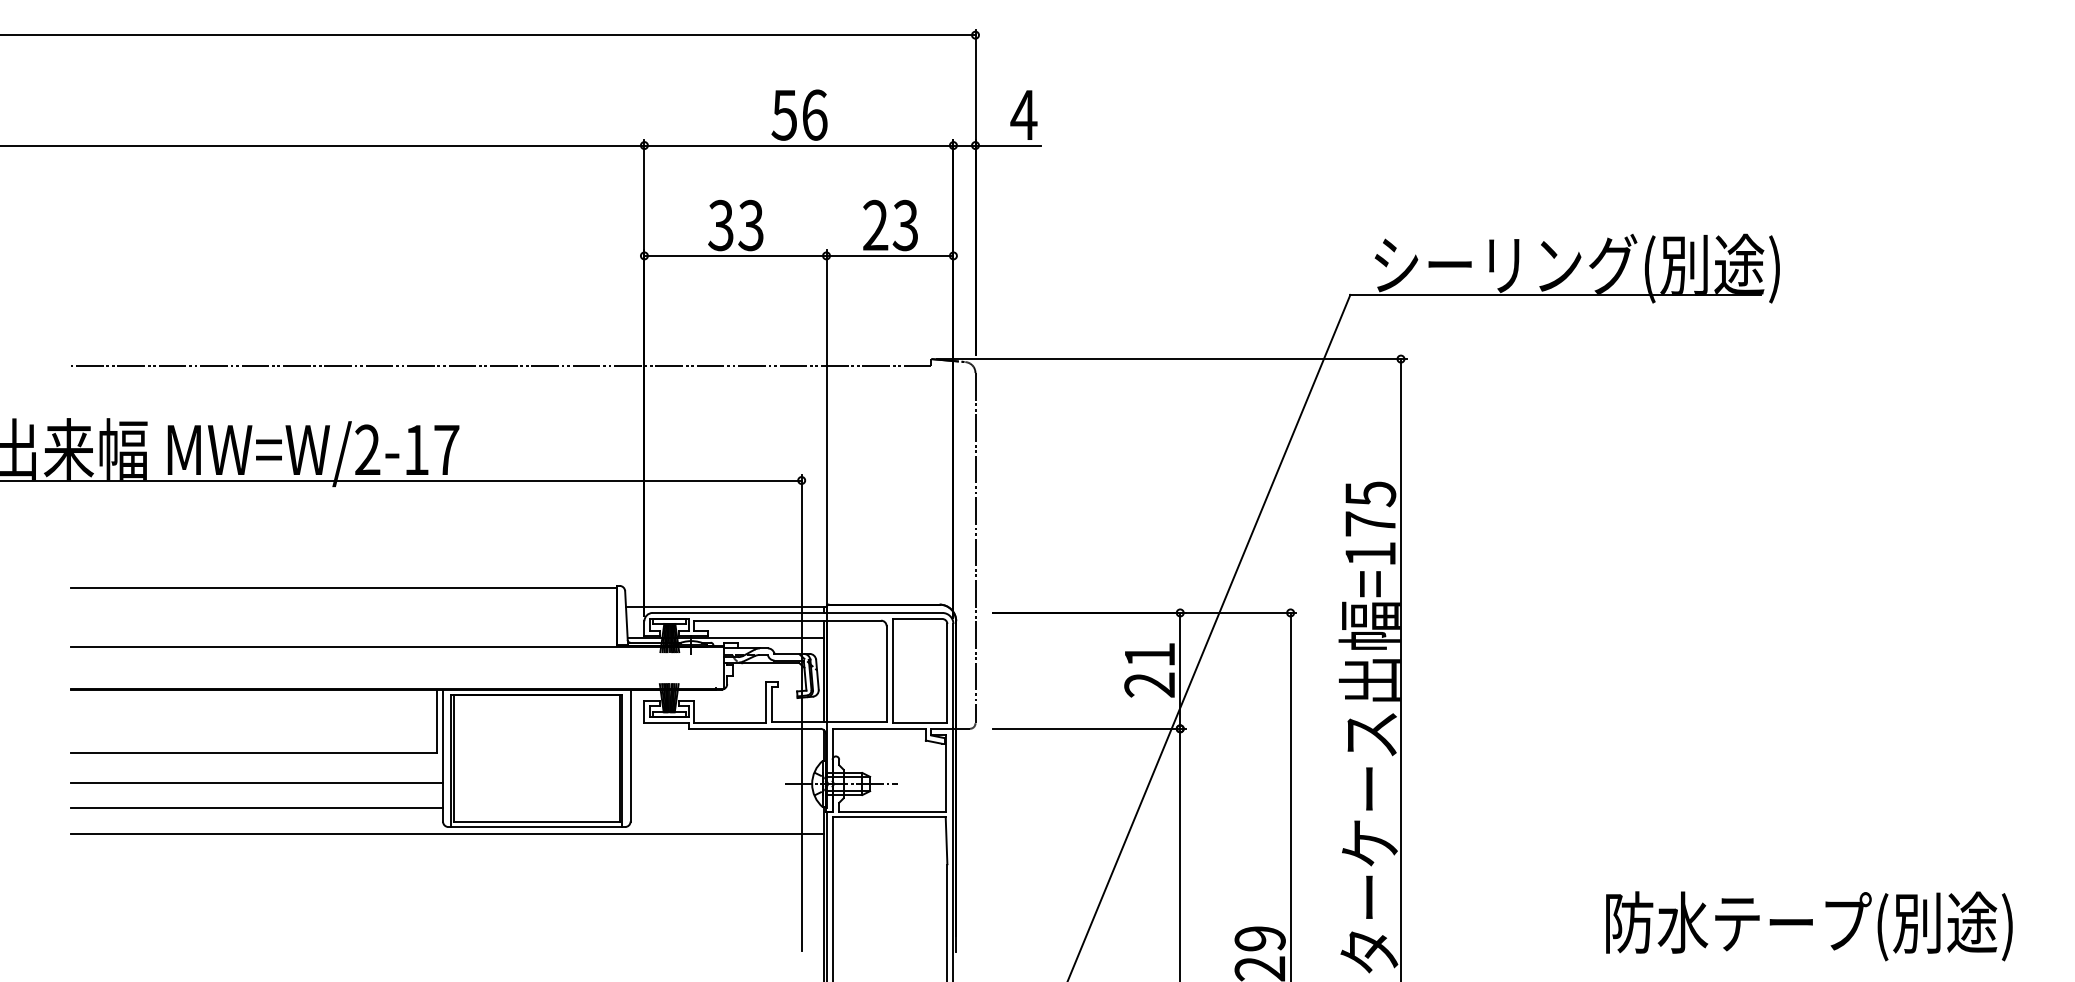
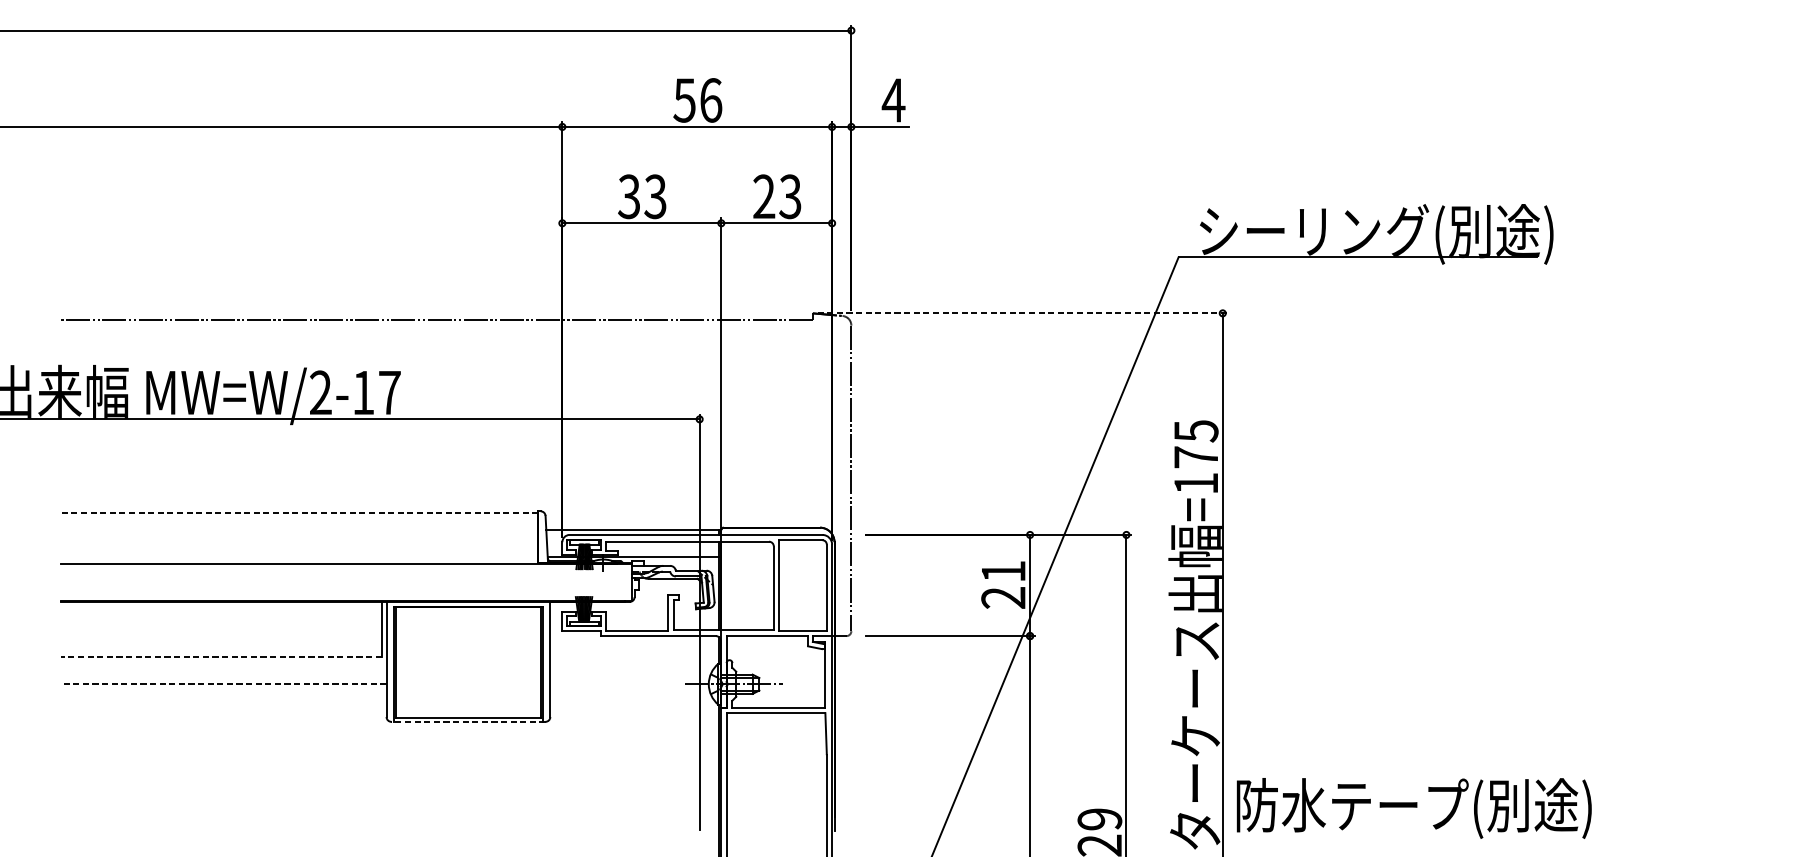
line: (1171, 359) -> (1022, 313), solid -> dashed
line: (343, 587) -> (299, 512), solid -> dashed
line: (253, 753) -> (221, 657), solid -> dashed
line: (256, 783) -> (223, 683), solid -> dashed
line: (256, 808) -> (223, 705), removed
line: (536, 827) -> (468, 722), solid -> dashed
line: (446, 833) -> (389, 727), removed
text: (1809, 926) -> (1414, 808), moved

